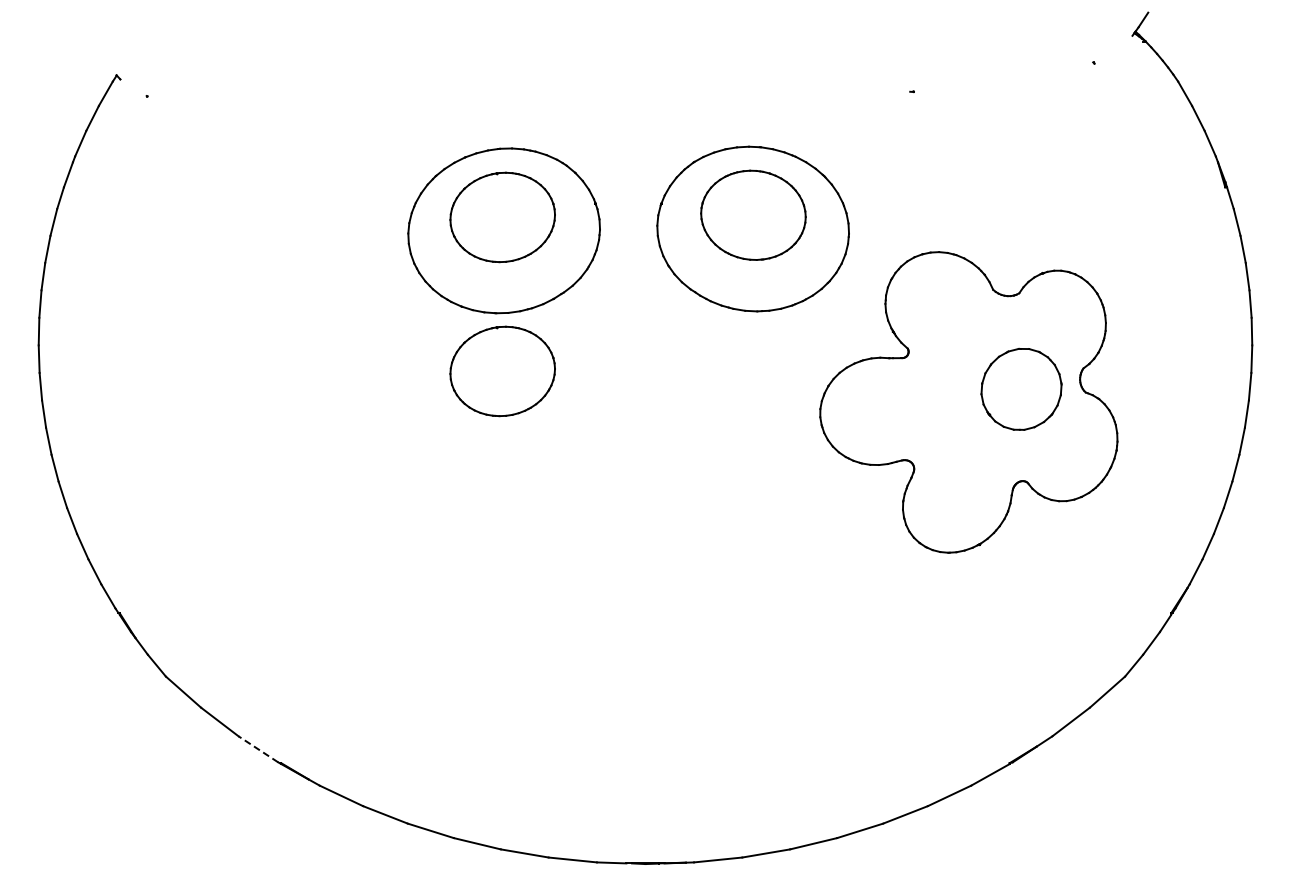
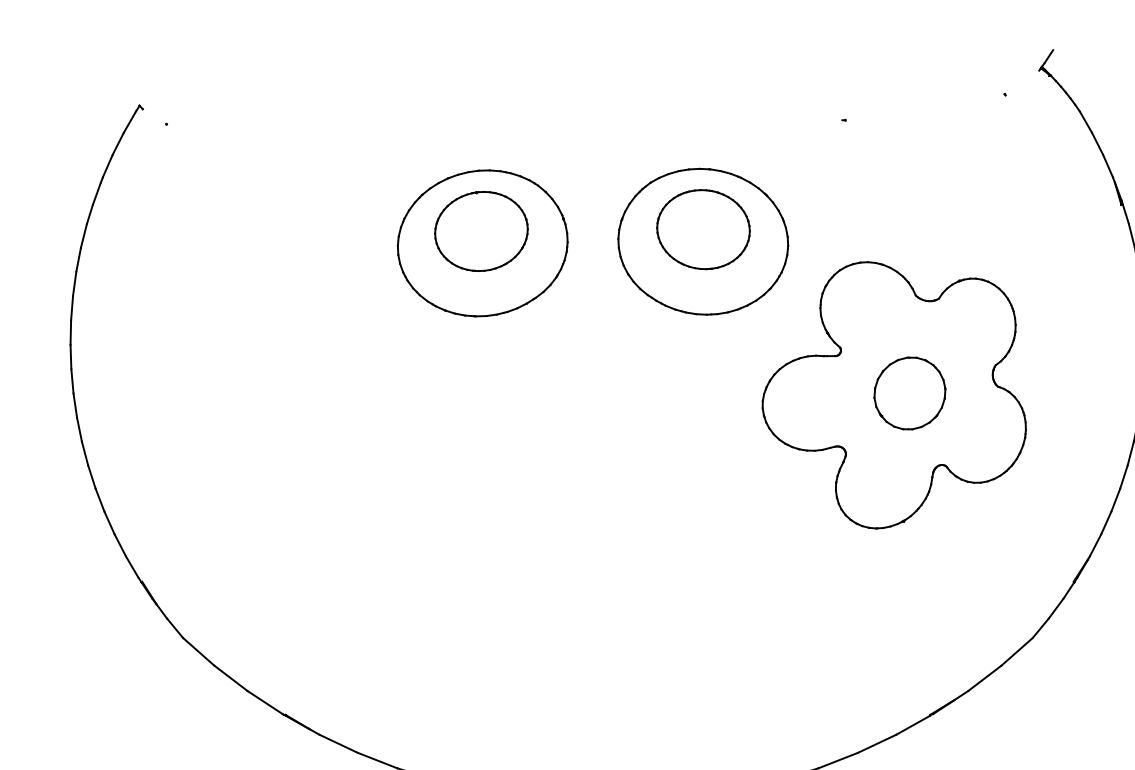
part: (502, 371) -> (481, 367), removed
part: (1021, 388) -> (909, 392), moved
line: (258, 749) -> (265, 702), dashed -> solid

